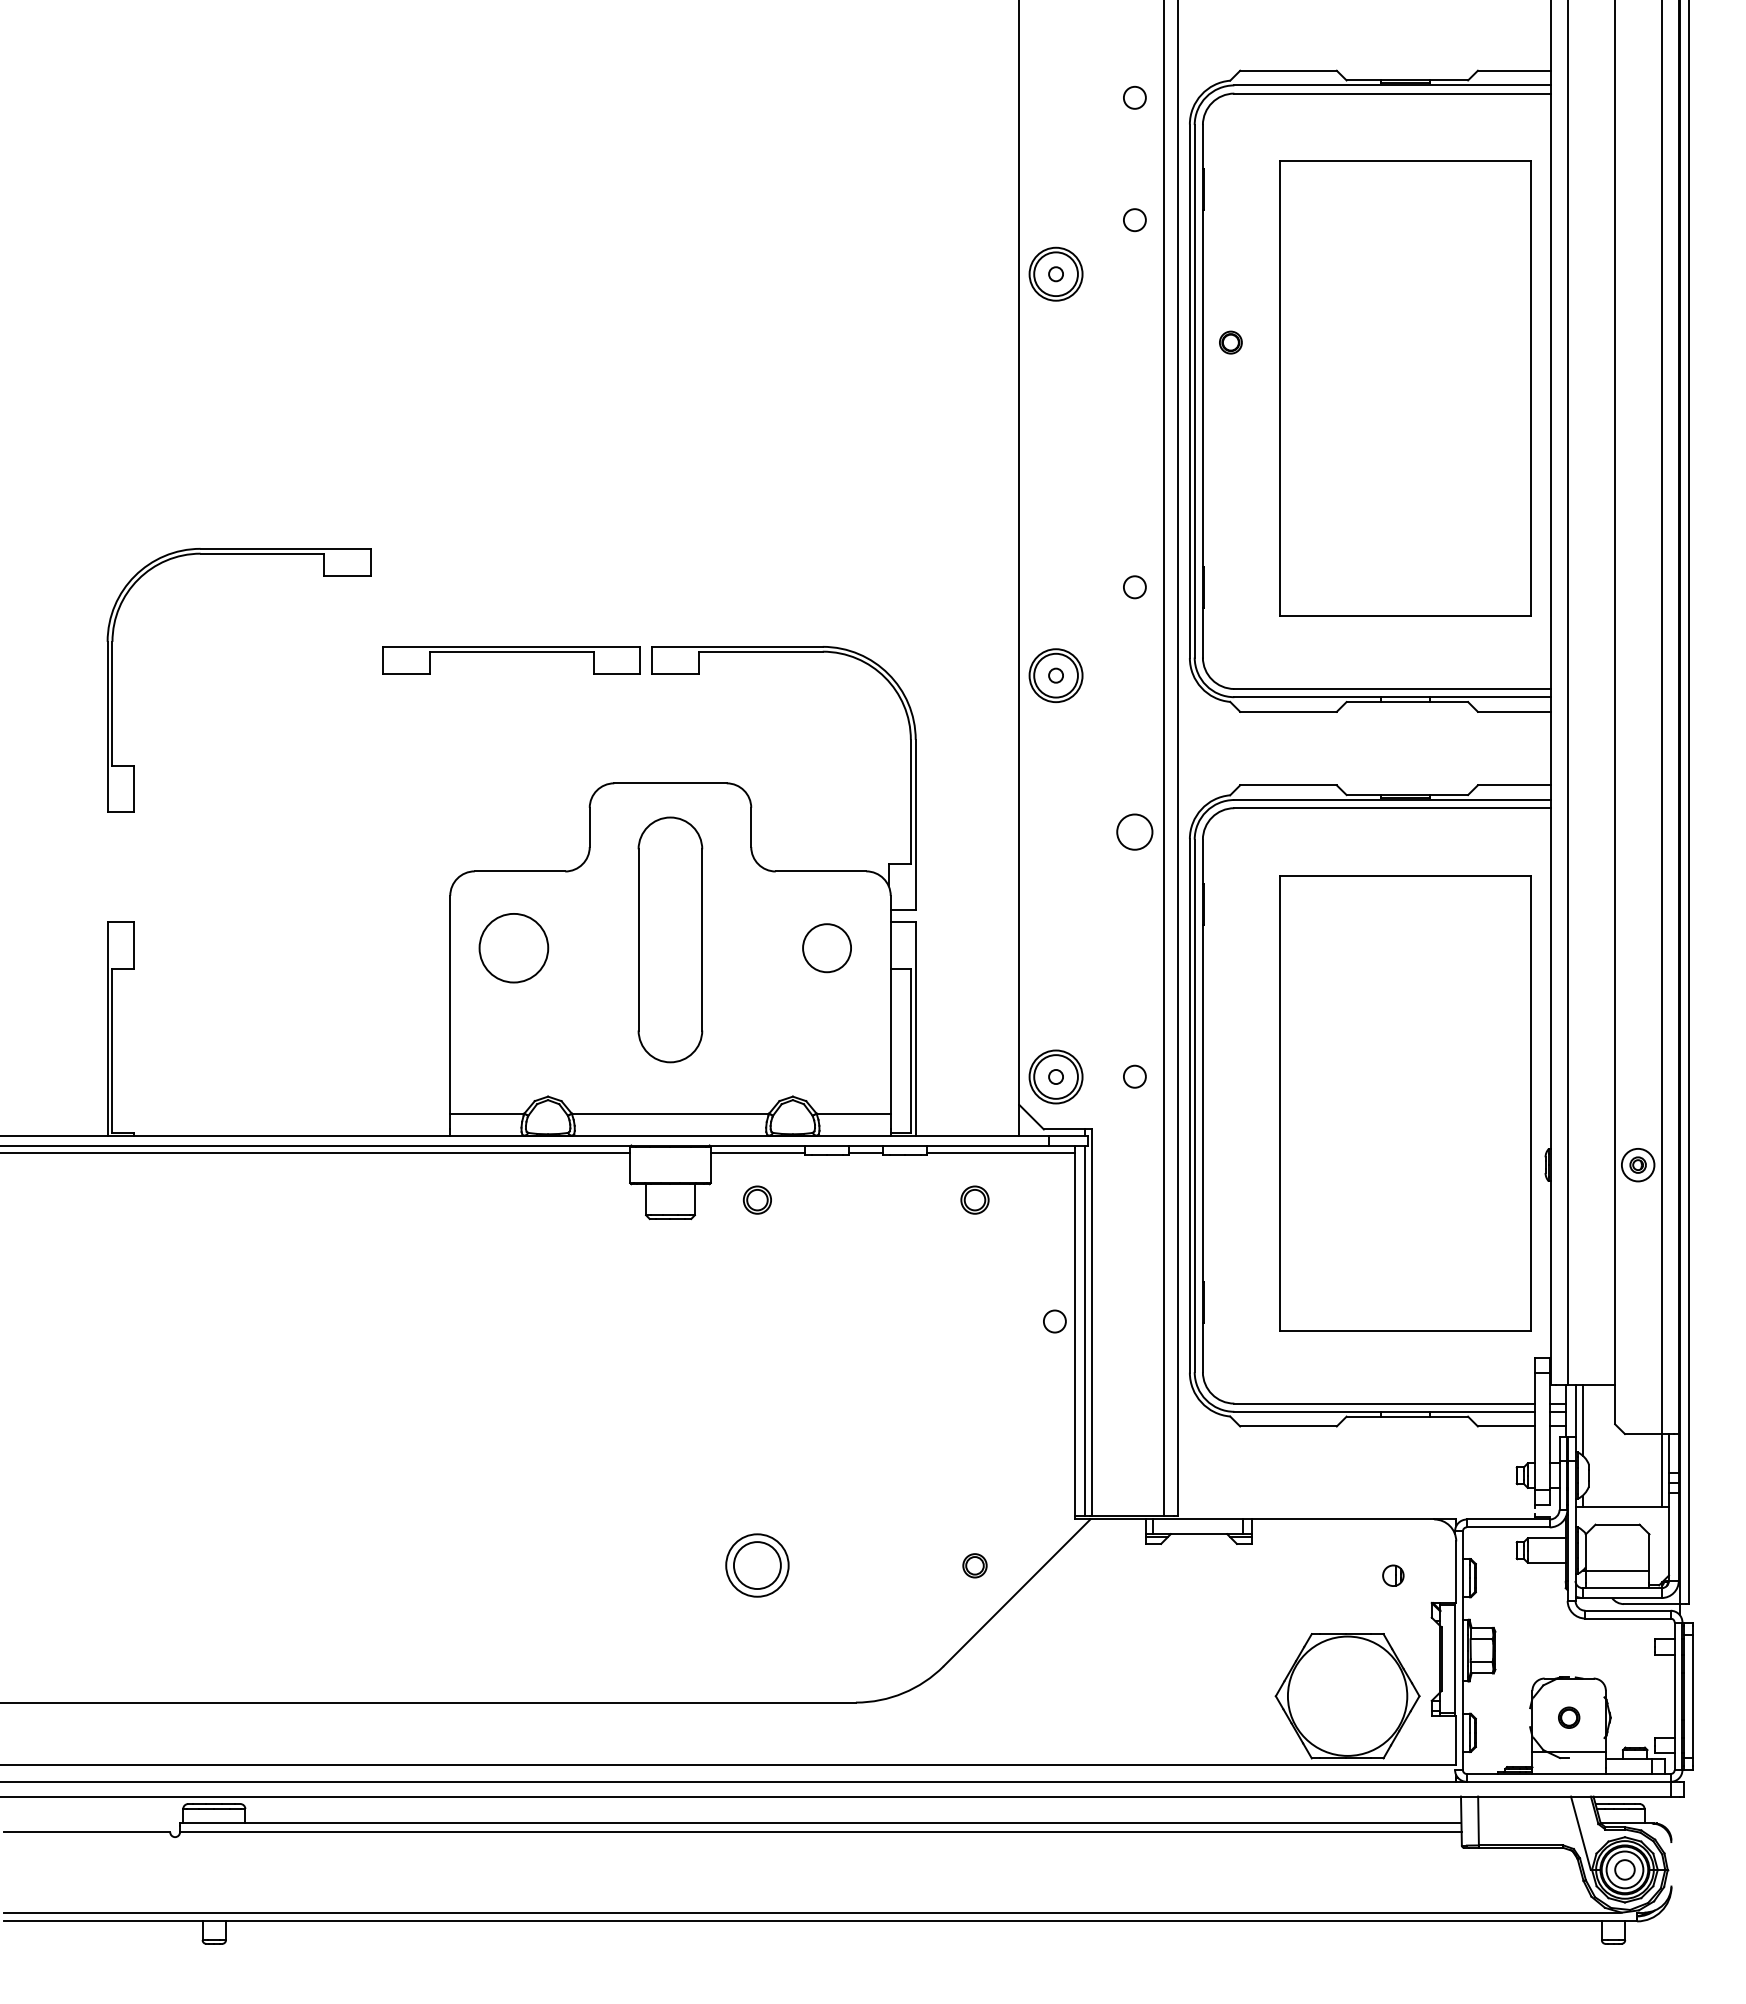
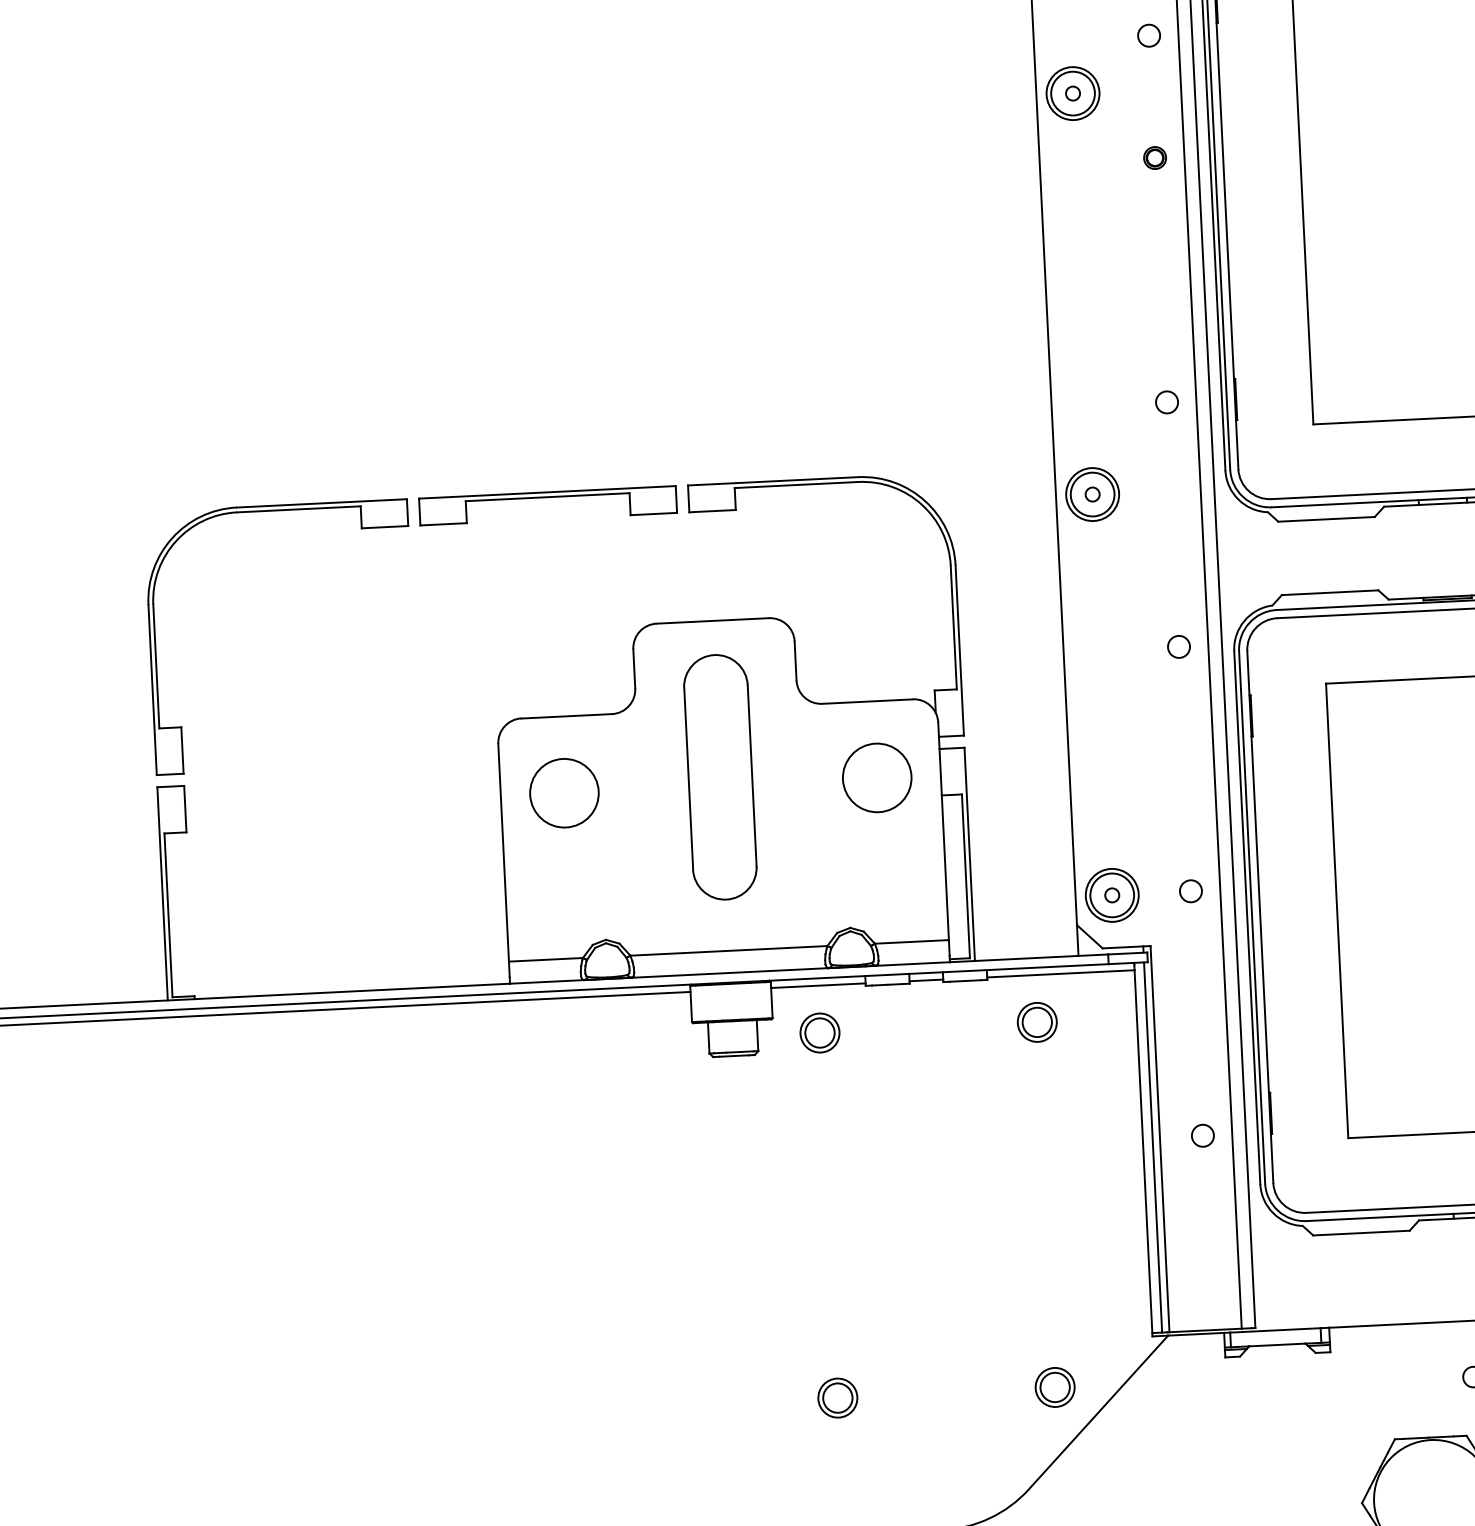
part: (1230, 342) -> (1154, 157), moved
part: (238, 554) -> (274, 511), moved
circle: (1134, 831) -> (1178, 646), size x0.62
circle: (826, 947) -> (876, 777), size x1.43
part: (757, 1199) -> (820, 1032), size x1.43
part: (974, 1199) -> (1036, 1021), size x1.43
circle: (1054, 1321) -> (1202, 1135), moved
part: (757, 1565) -> (837, 1397), size x0.62
part: (974, 1565) -> (1054, 1387), size x1.67

